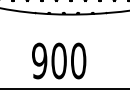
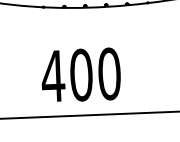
text: (39, 60) -> (53, 75), 900 -> 400

